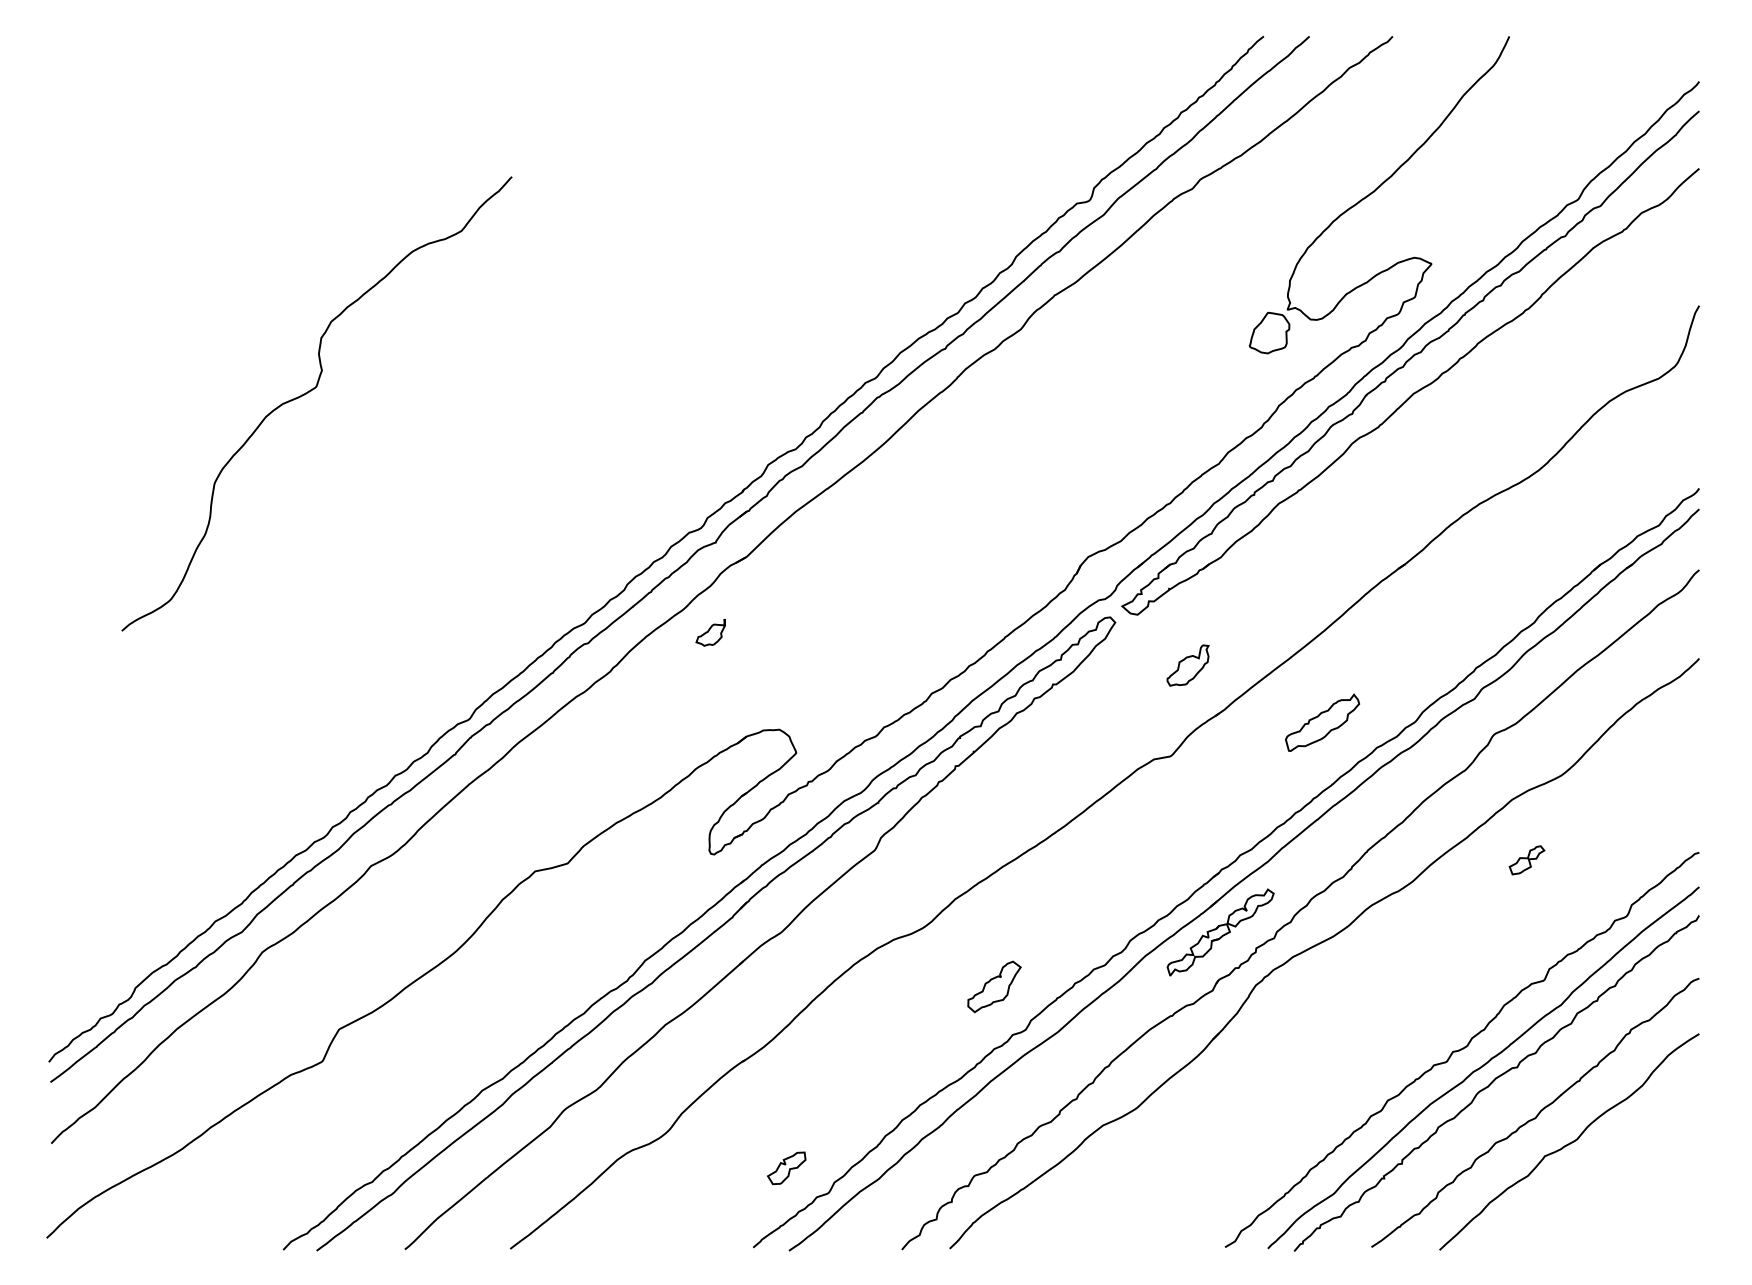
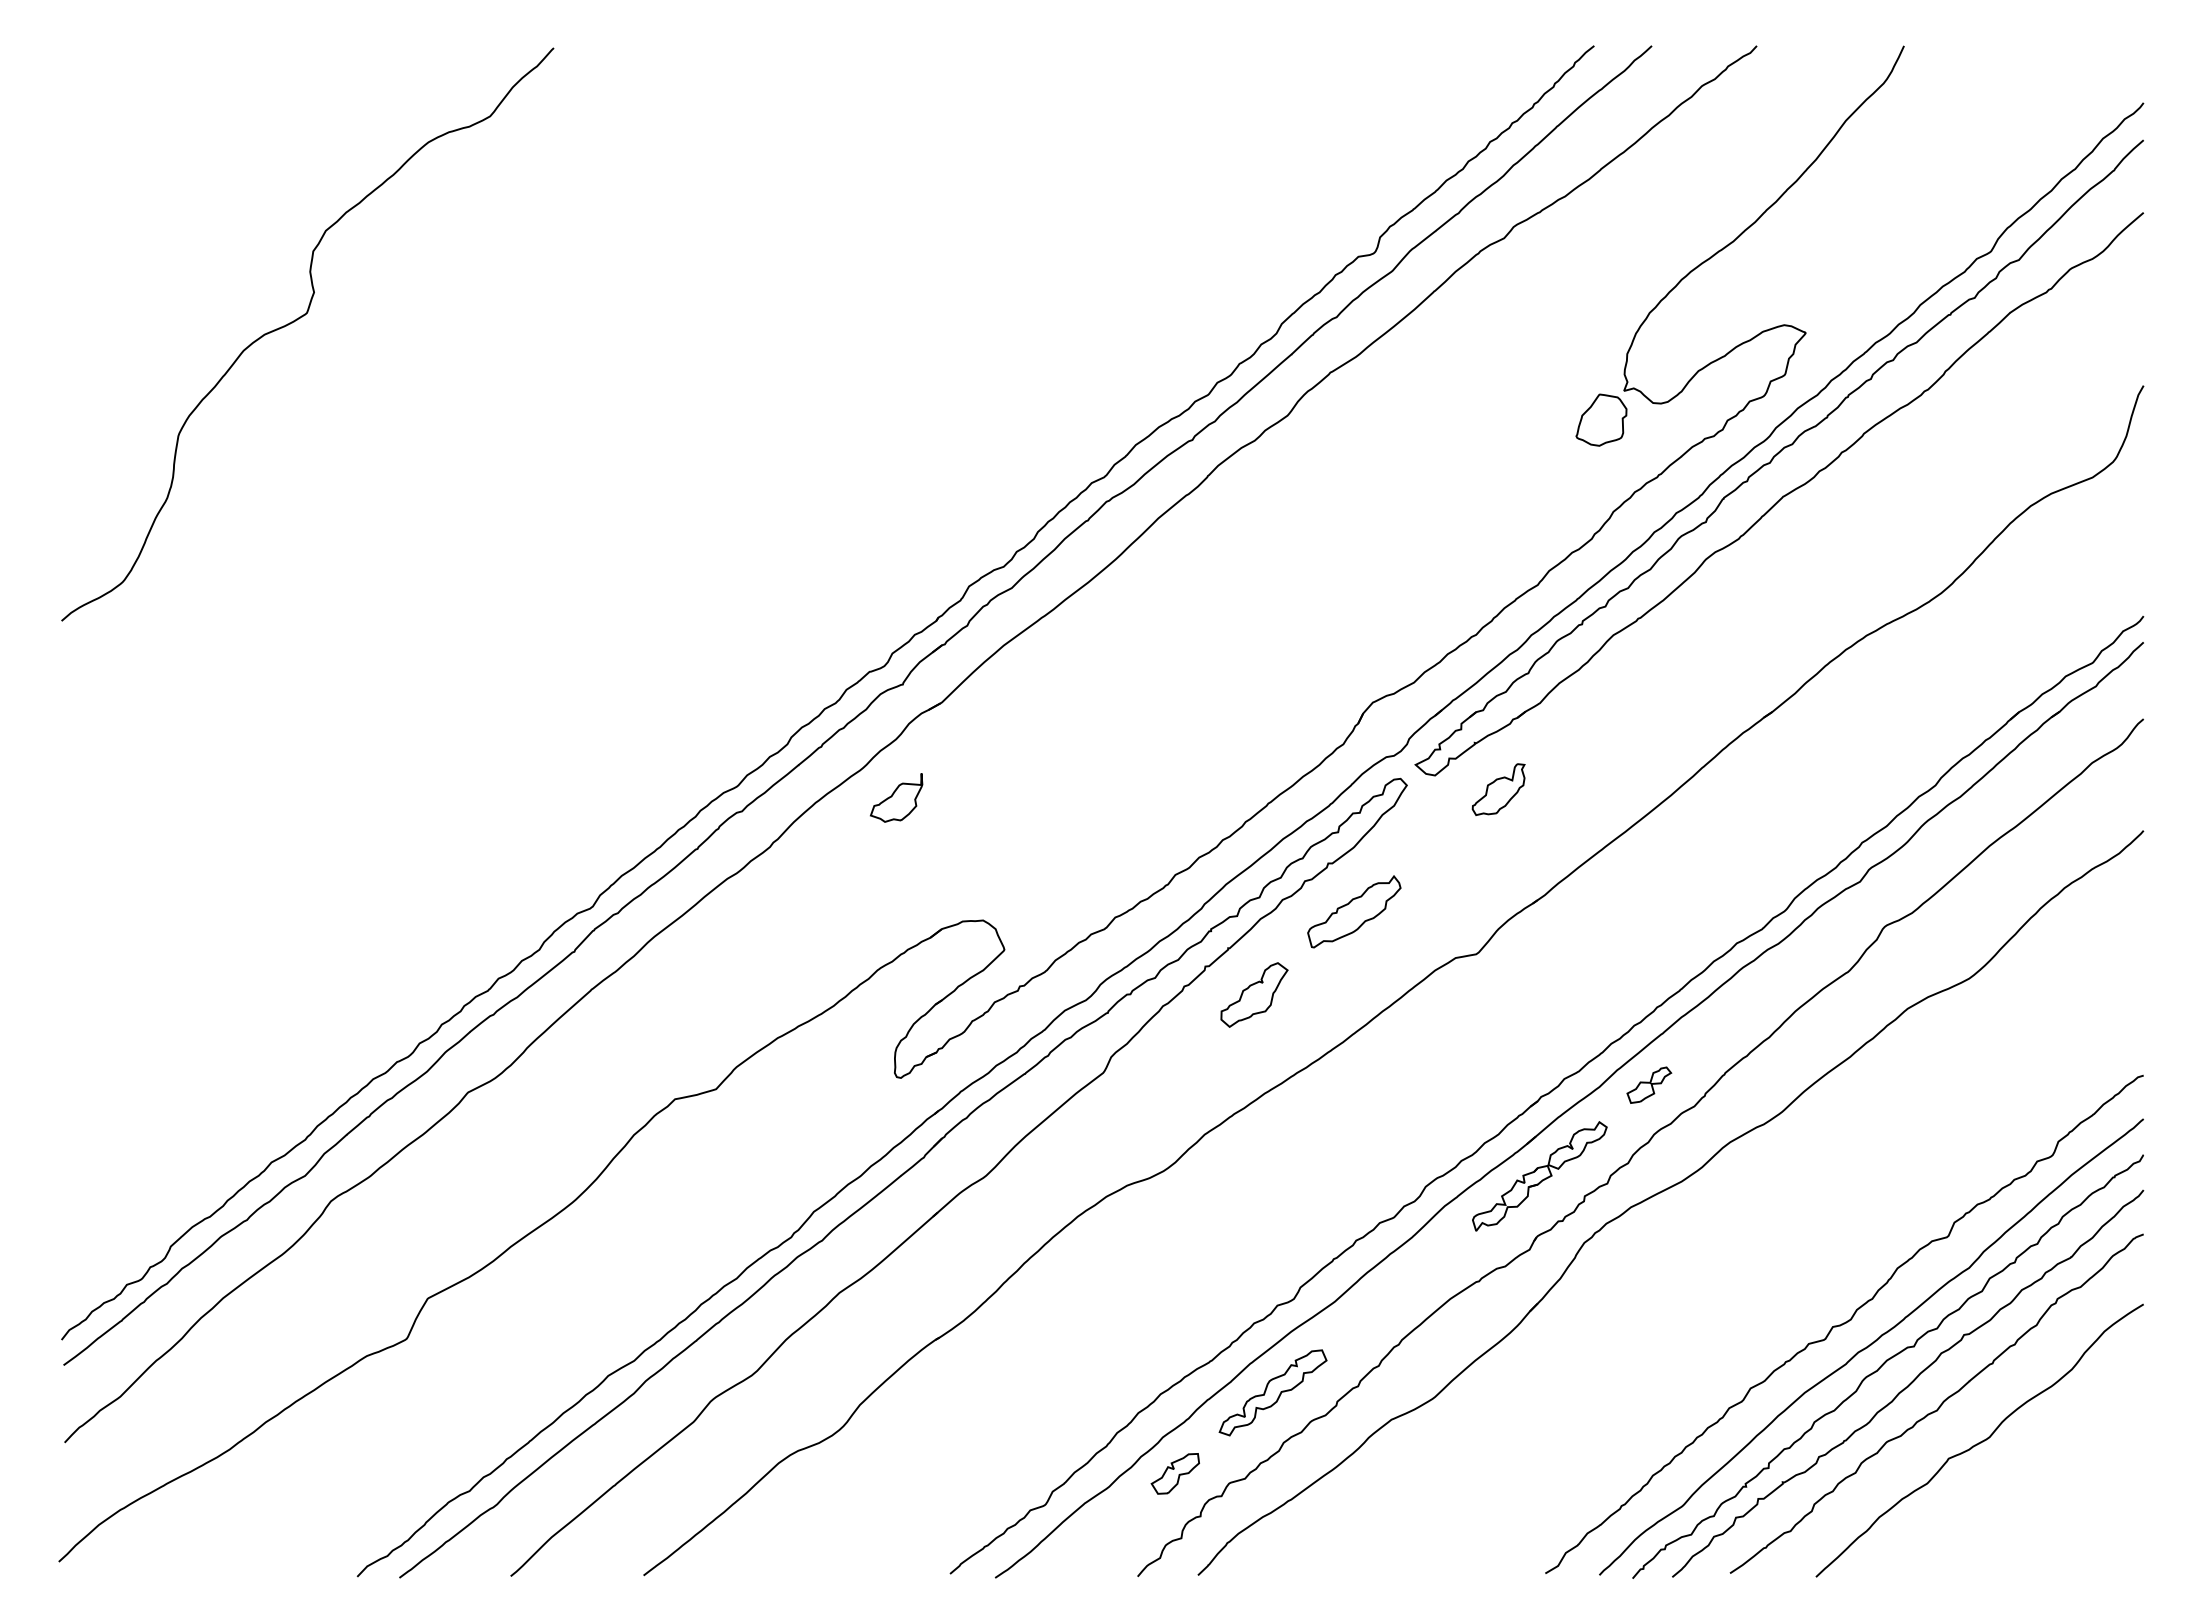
curve: (310, 392) -> (299, 319), moved
part: (710, 632) -> (896, 797), size x1.43
part: (1187, 665) -> (1498, 789), moved
part: (1322, 722) -> (1354, 911), moved
part: (1527, 859) -> (1649, 1084), moved
part: (994, 986) -> (1254, 994), moved
curve: (1513, 1096) -> (1909, 1383), added
part: (1008, 1103) -> (1272, 1392), added
part: (786, 1168) -> (1174, 1473), moved

